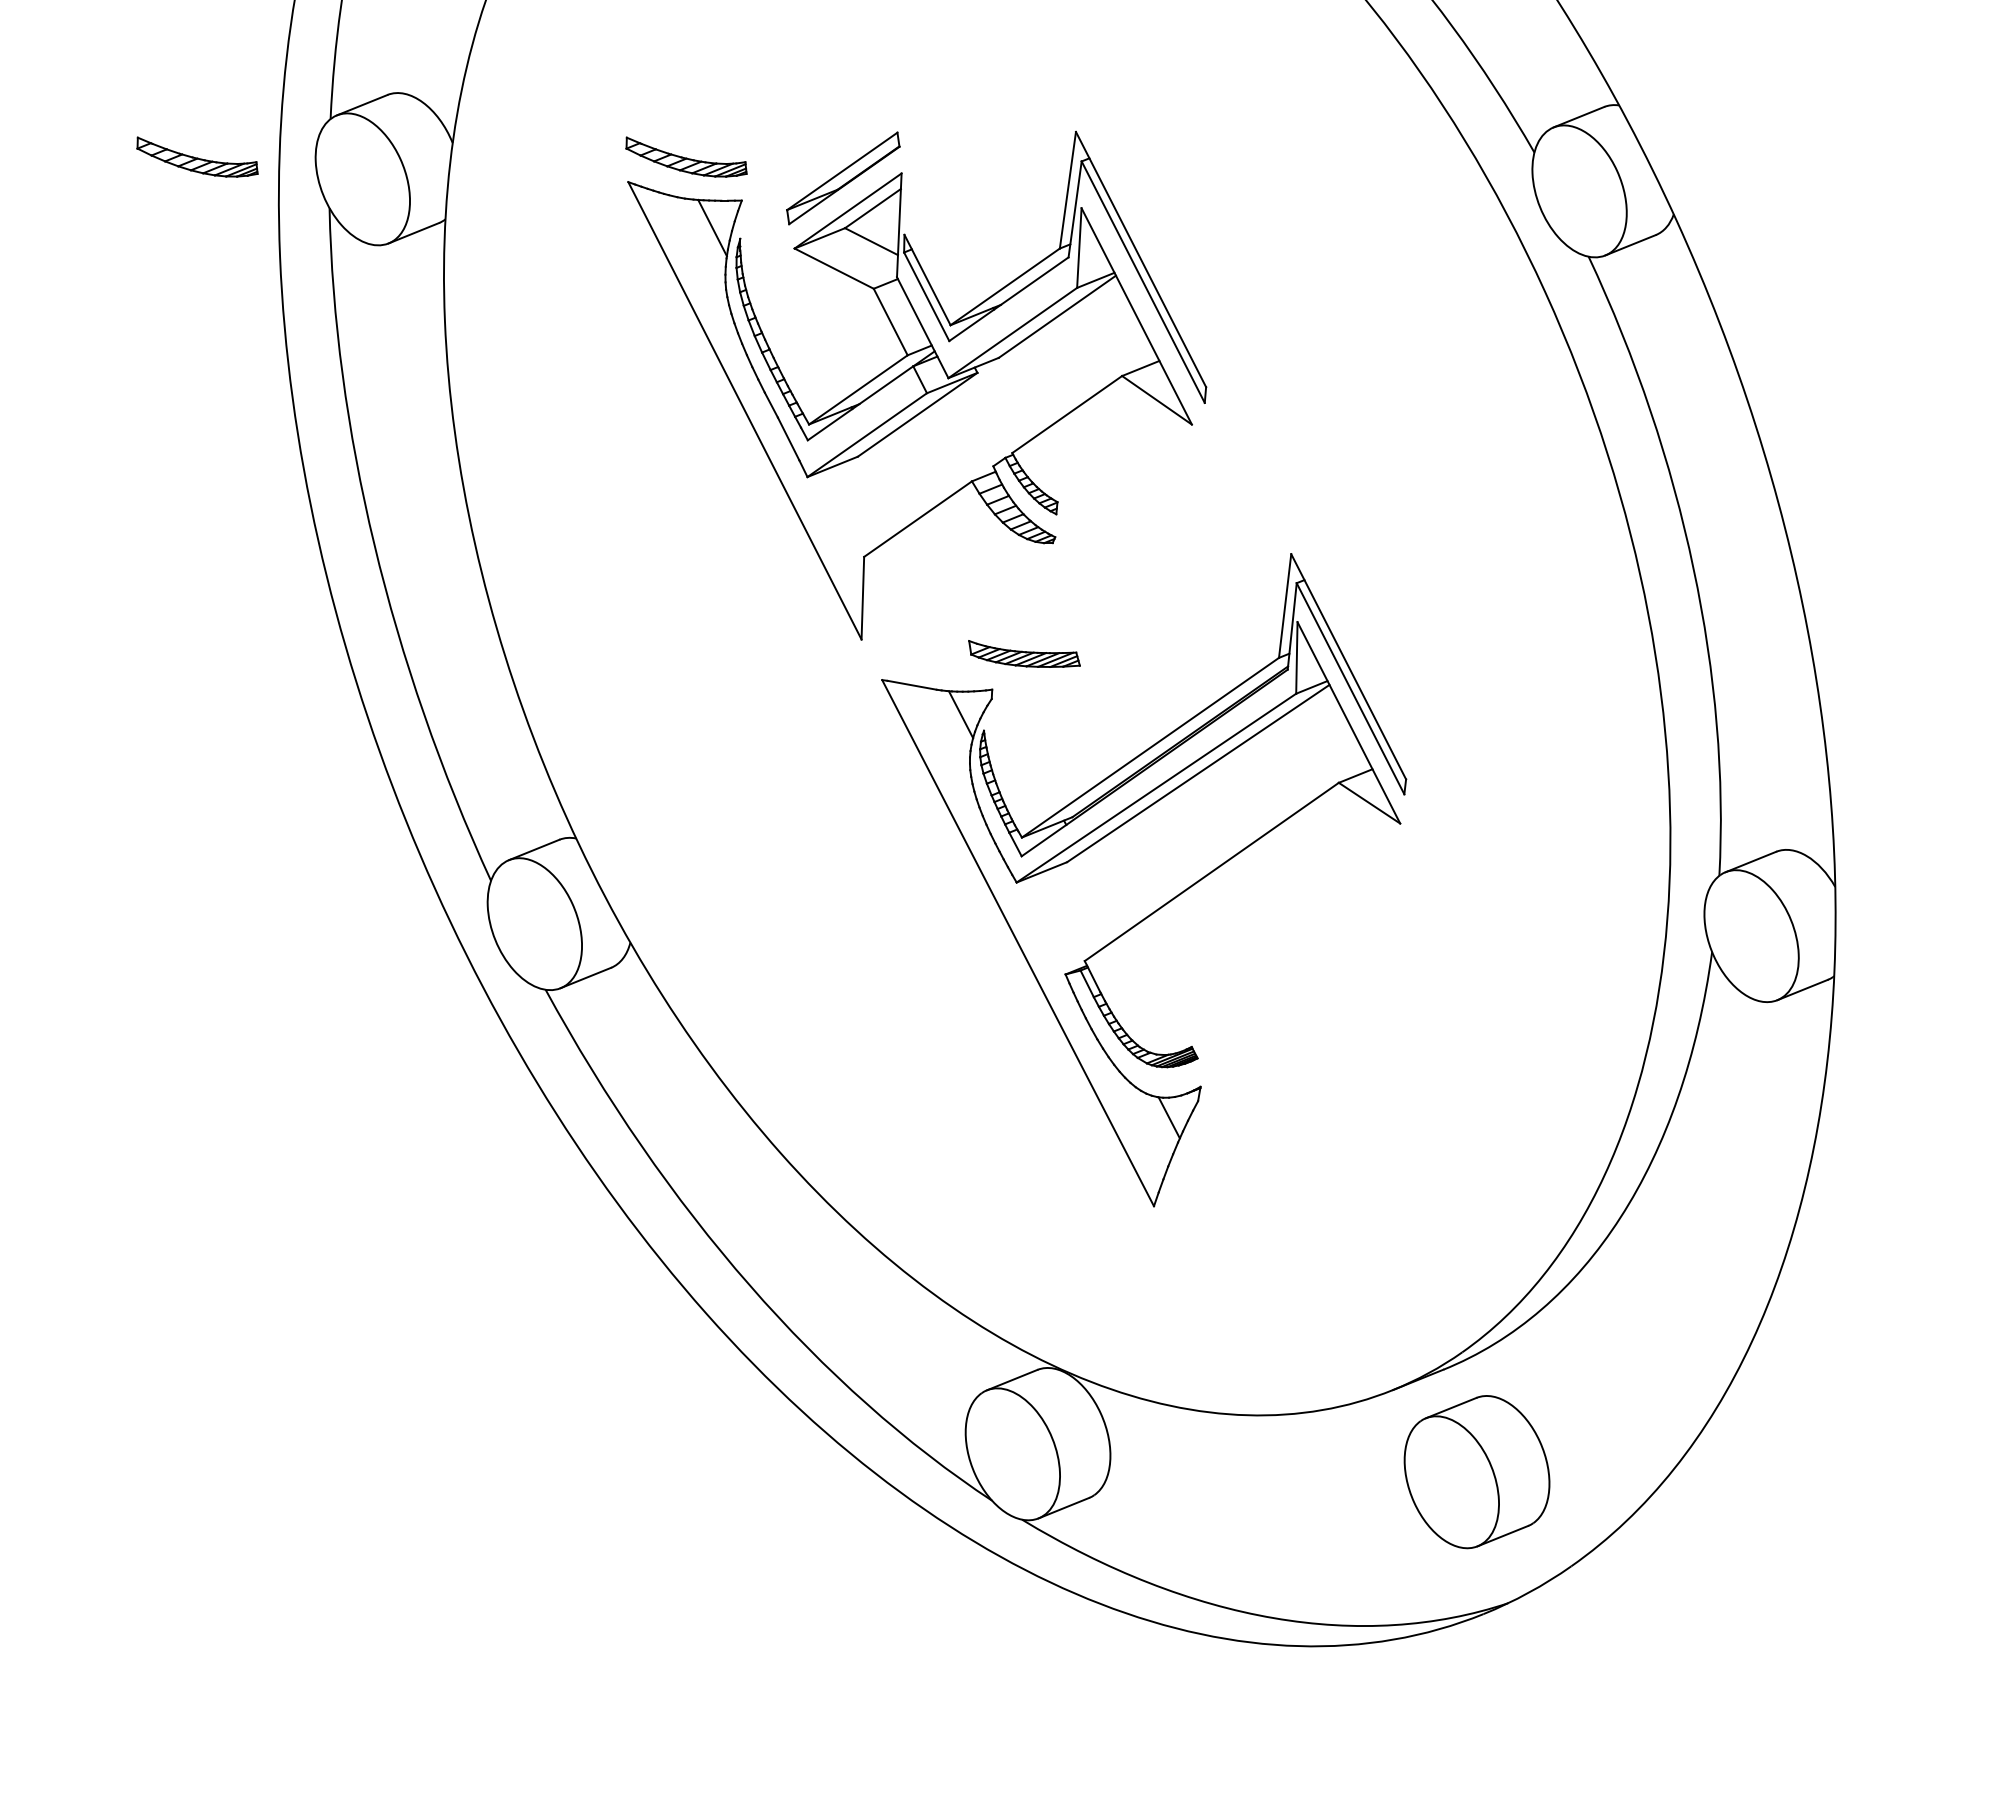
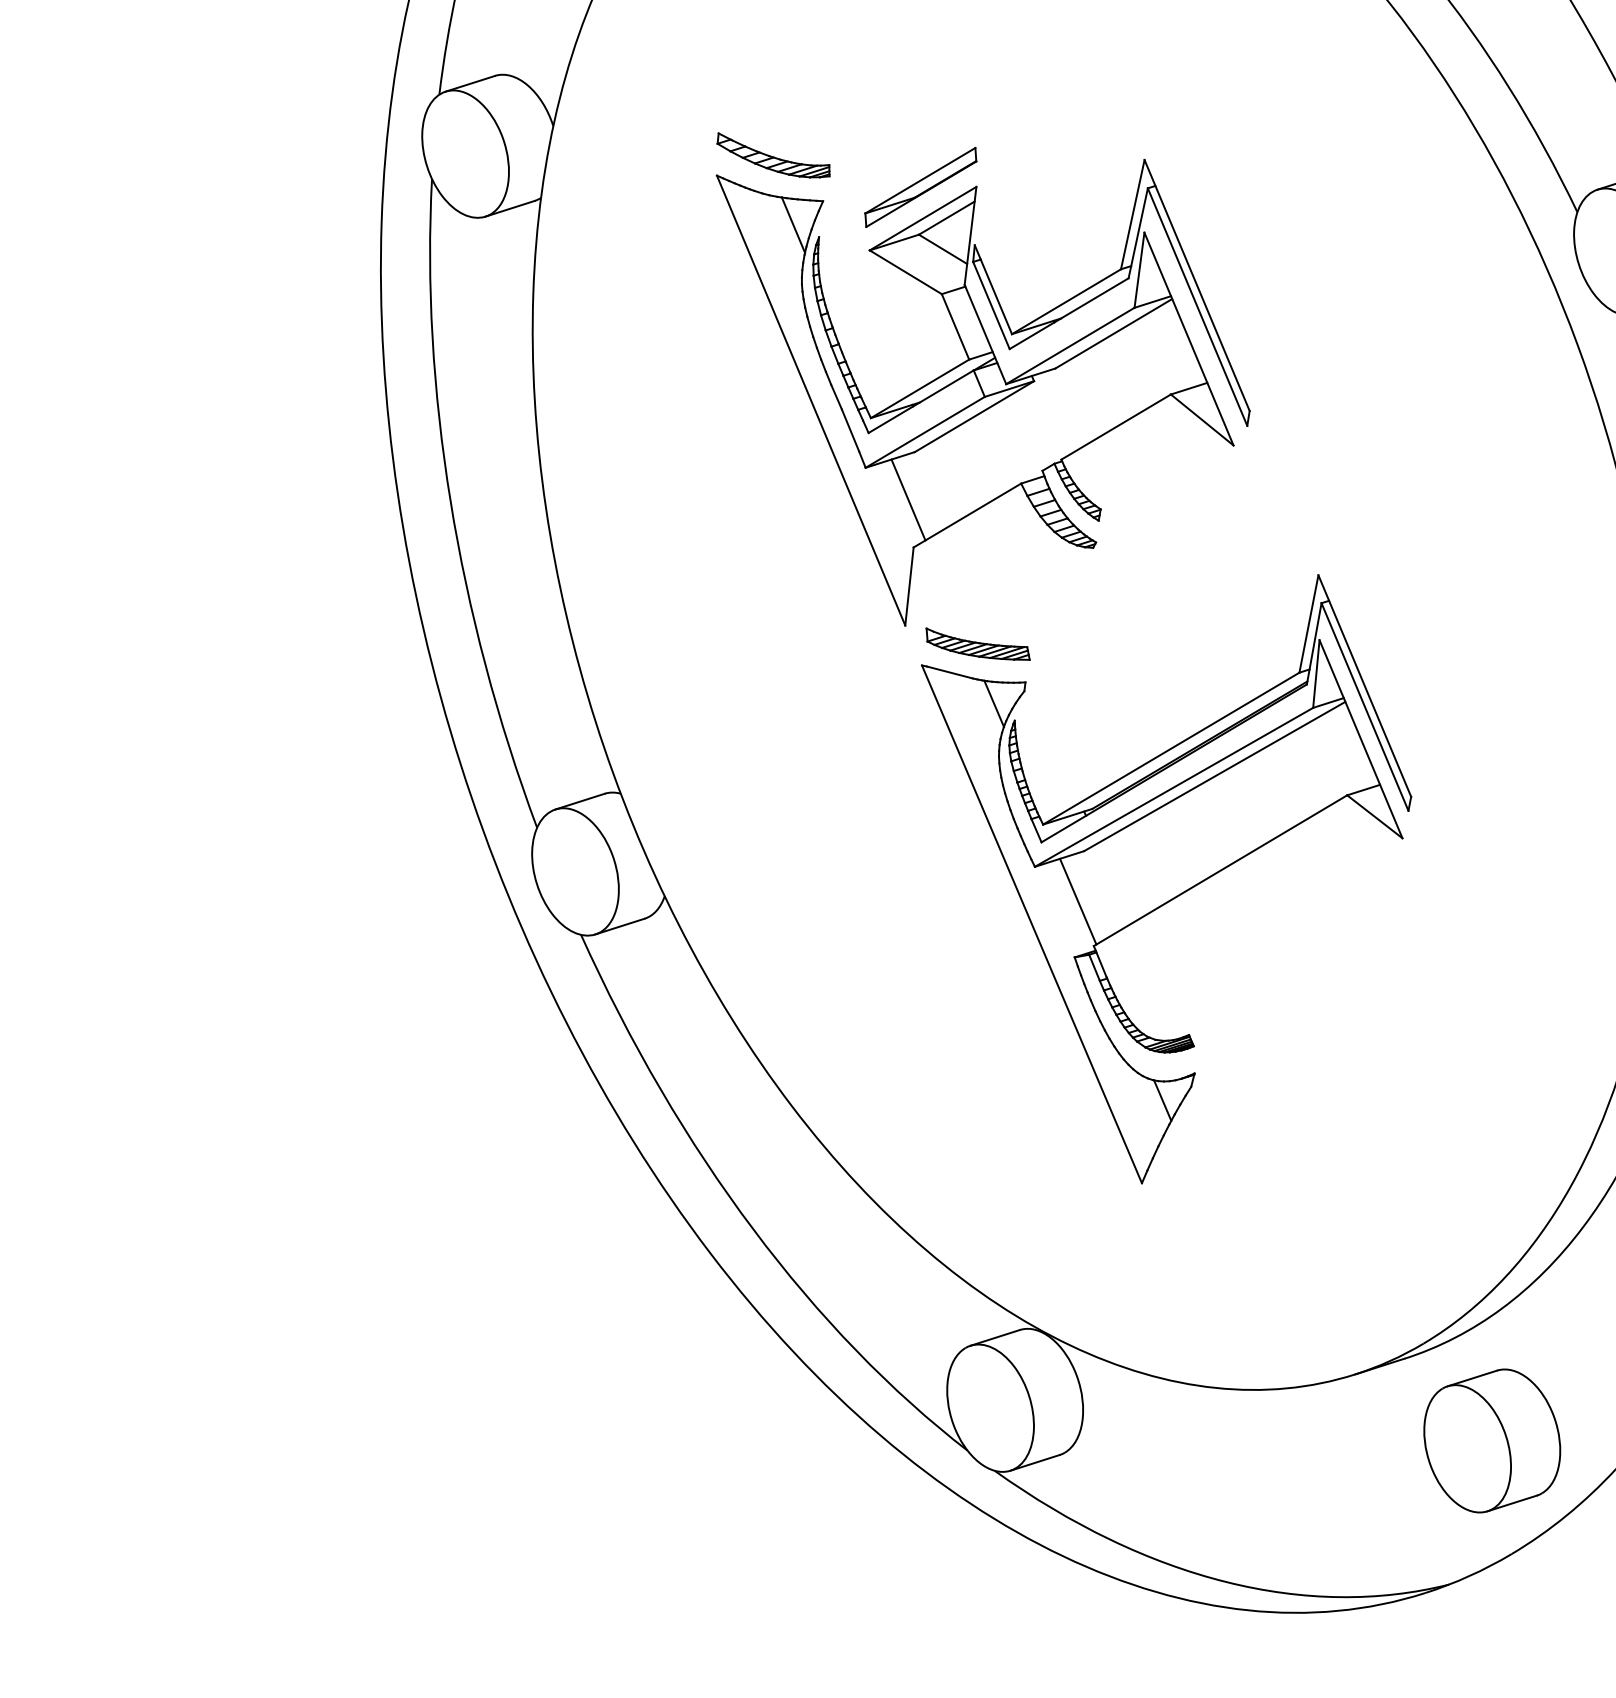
part: (197, 156) -> (310, 120), removed
line: (855, 507) -> (908, 500), added
part: (1024, 653) -> (978, 644), moved
line: (1064, 915) -> (1077, 901), added
part: (1476, 1472) -> (1491, 1441), moved

